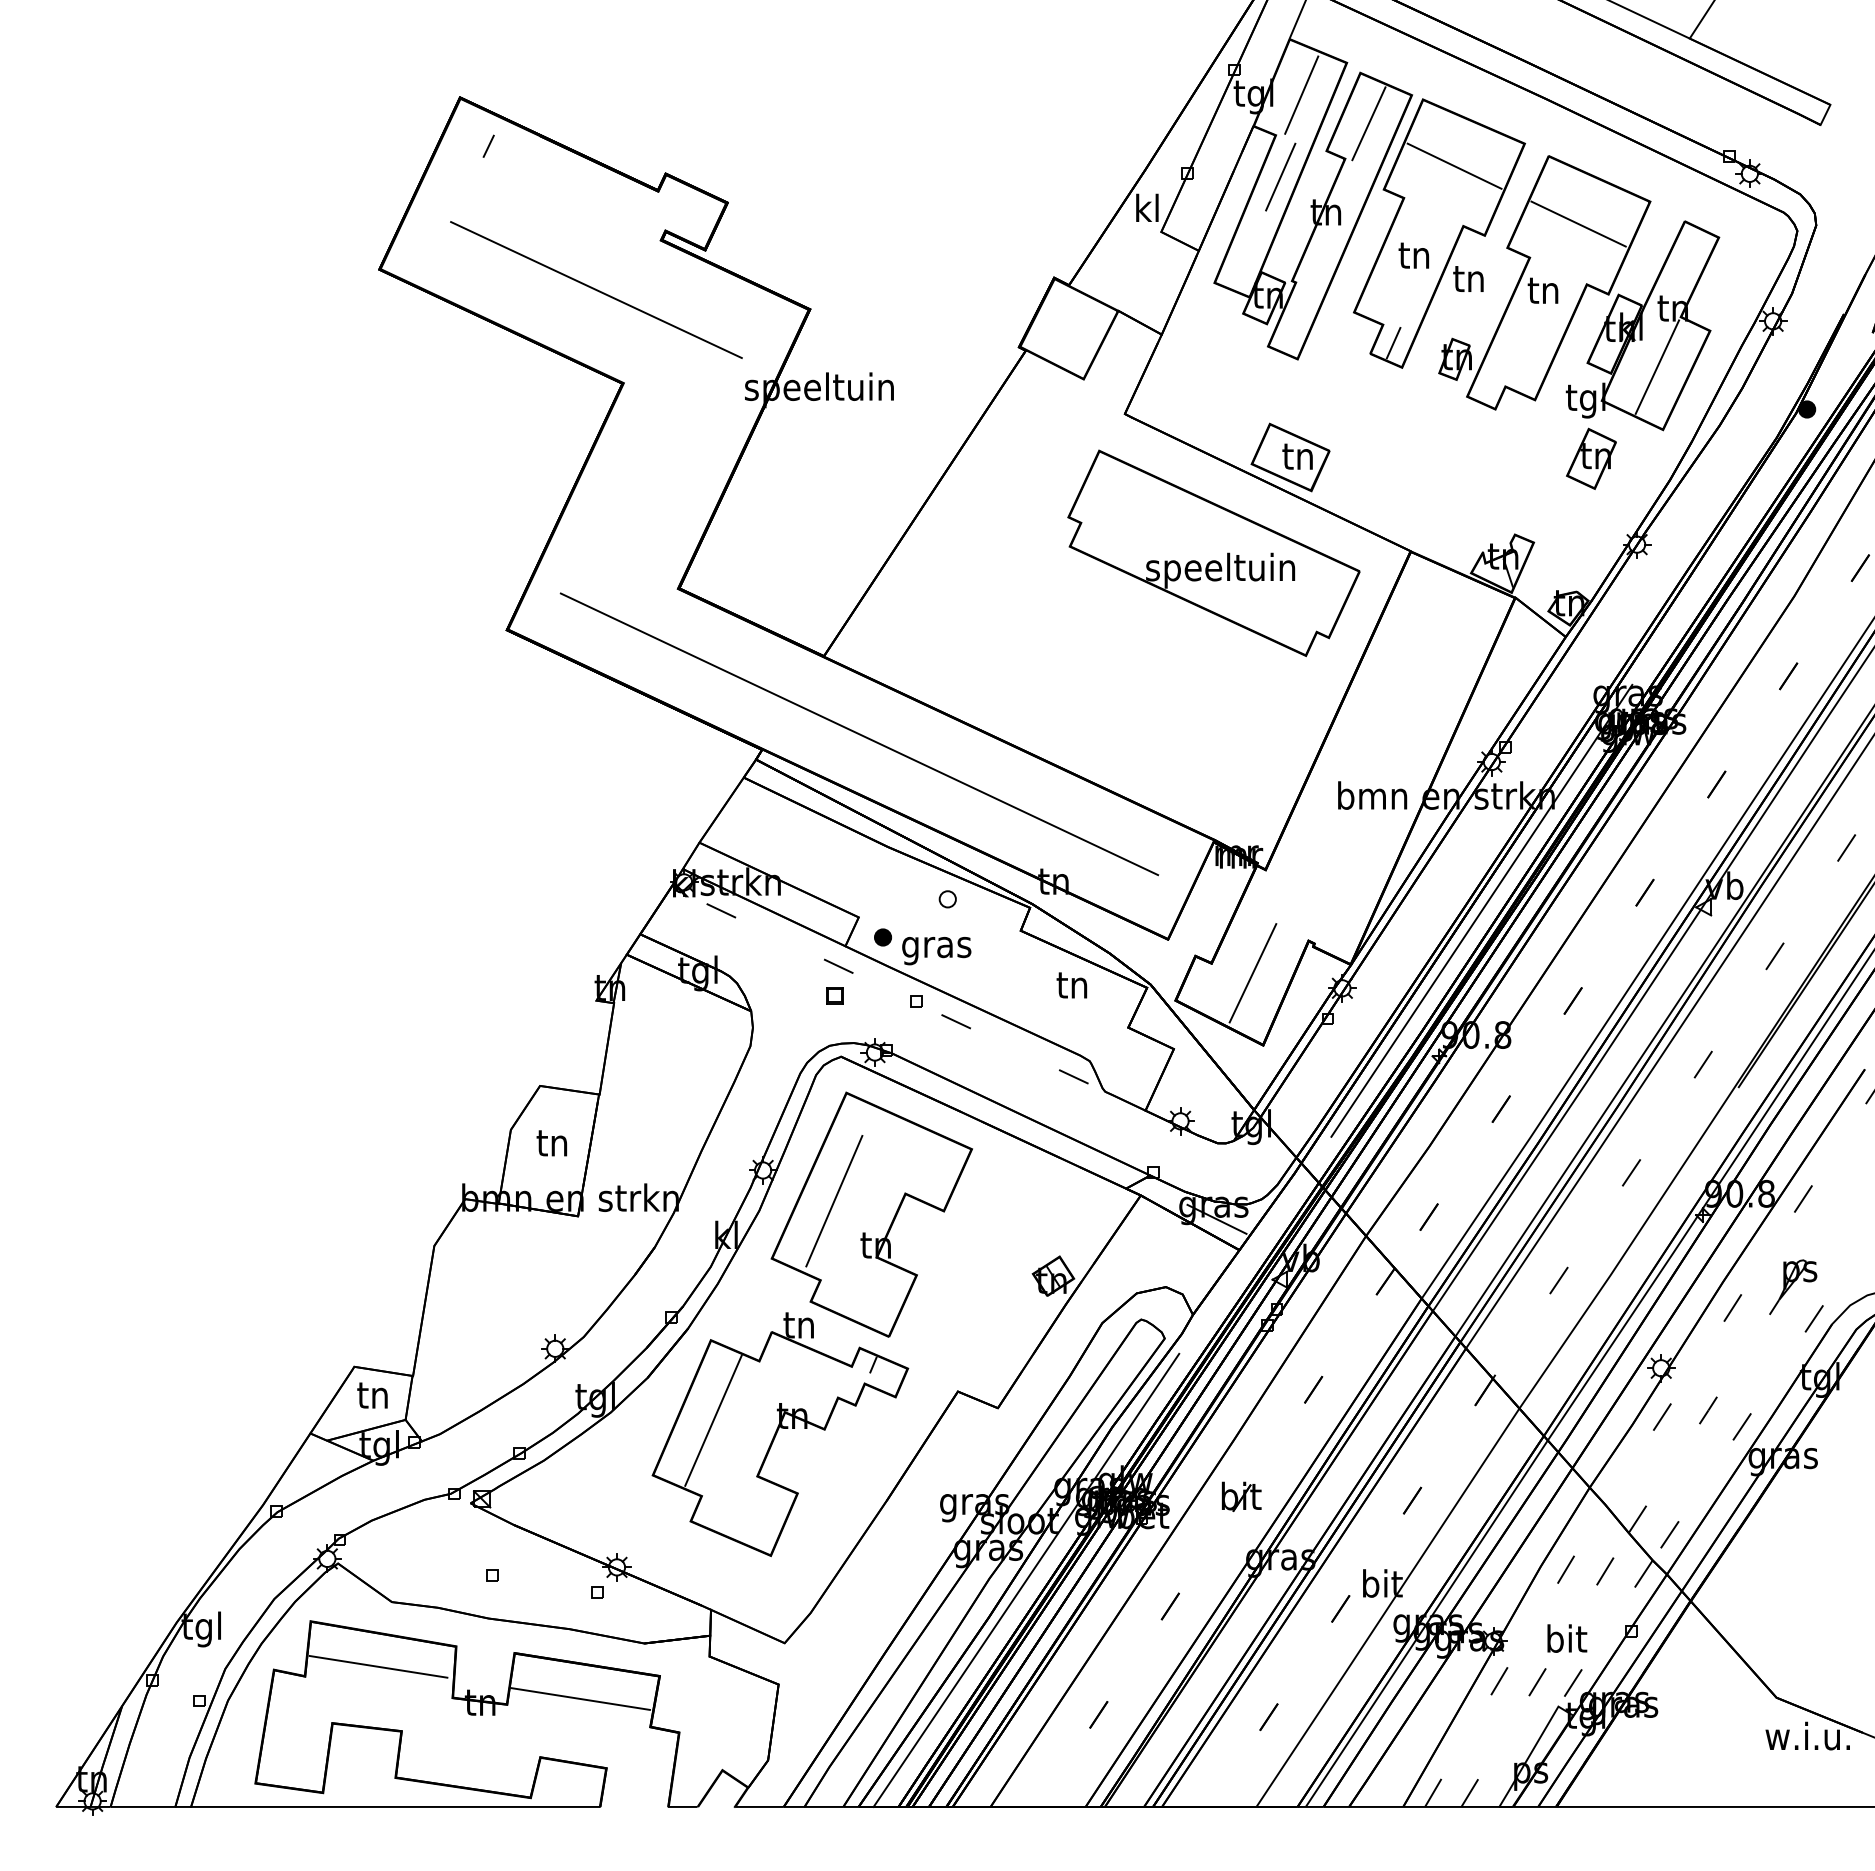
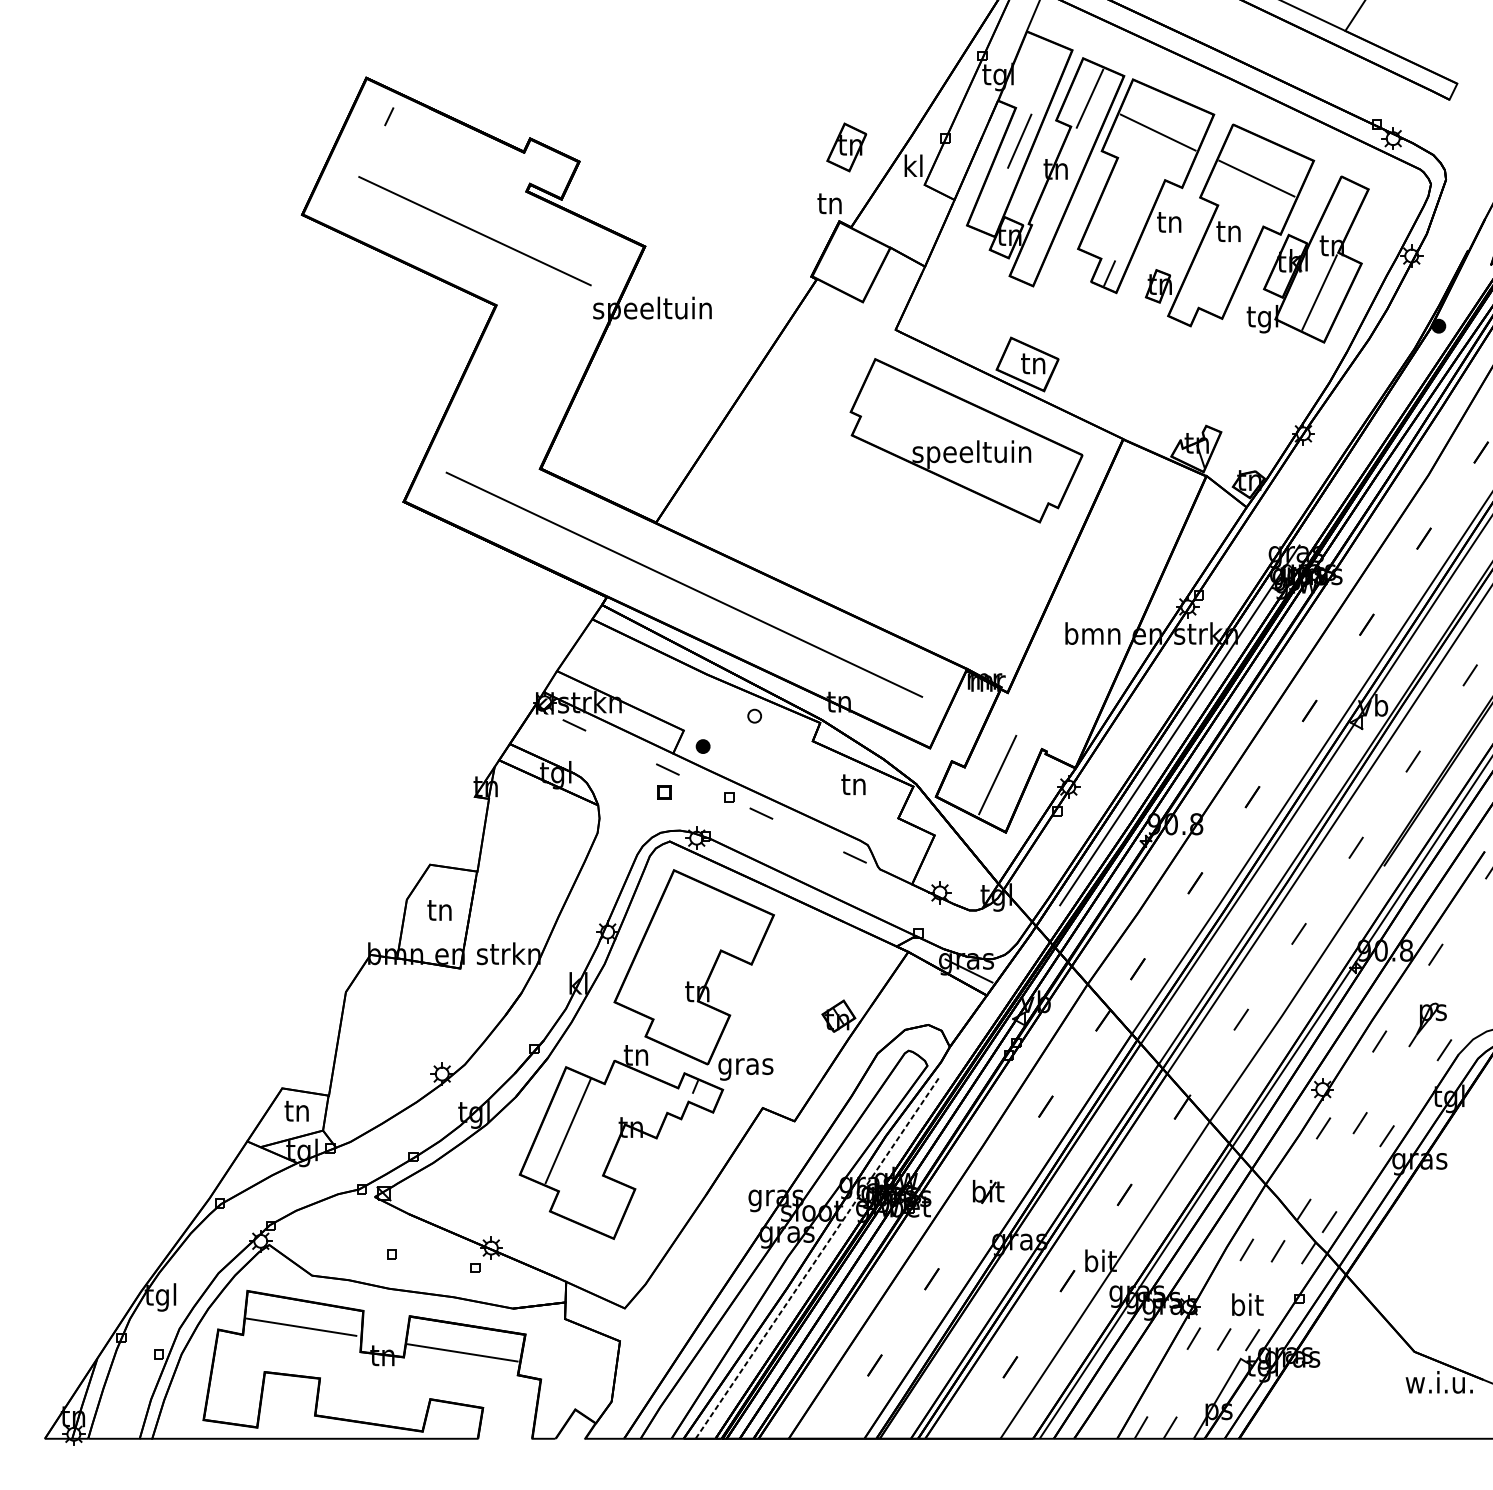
line: (1301, 94) -> (1036, 75), removed
text: (1413, 255) -> (829, 203), moved
part: (1591, 458) -> (846, 147), moved
text: (936, 951) -> (745, 1069), moved
line: (834, 1200) -> (664, 955), removed
line: (1026, 1580) -> (817, 1258), solid -> dashed

